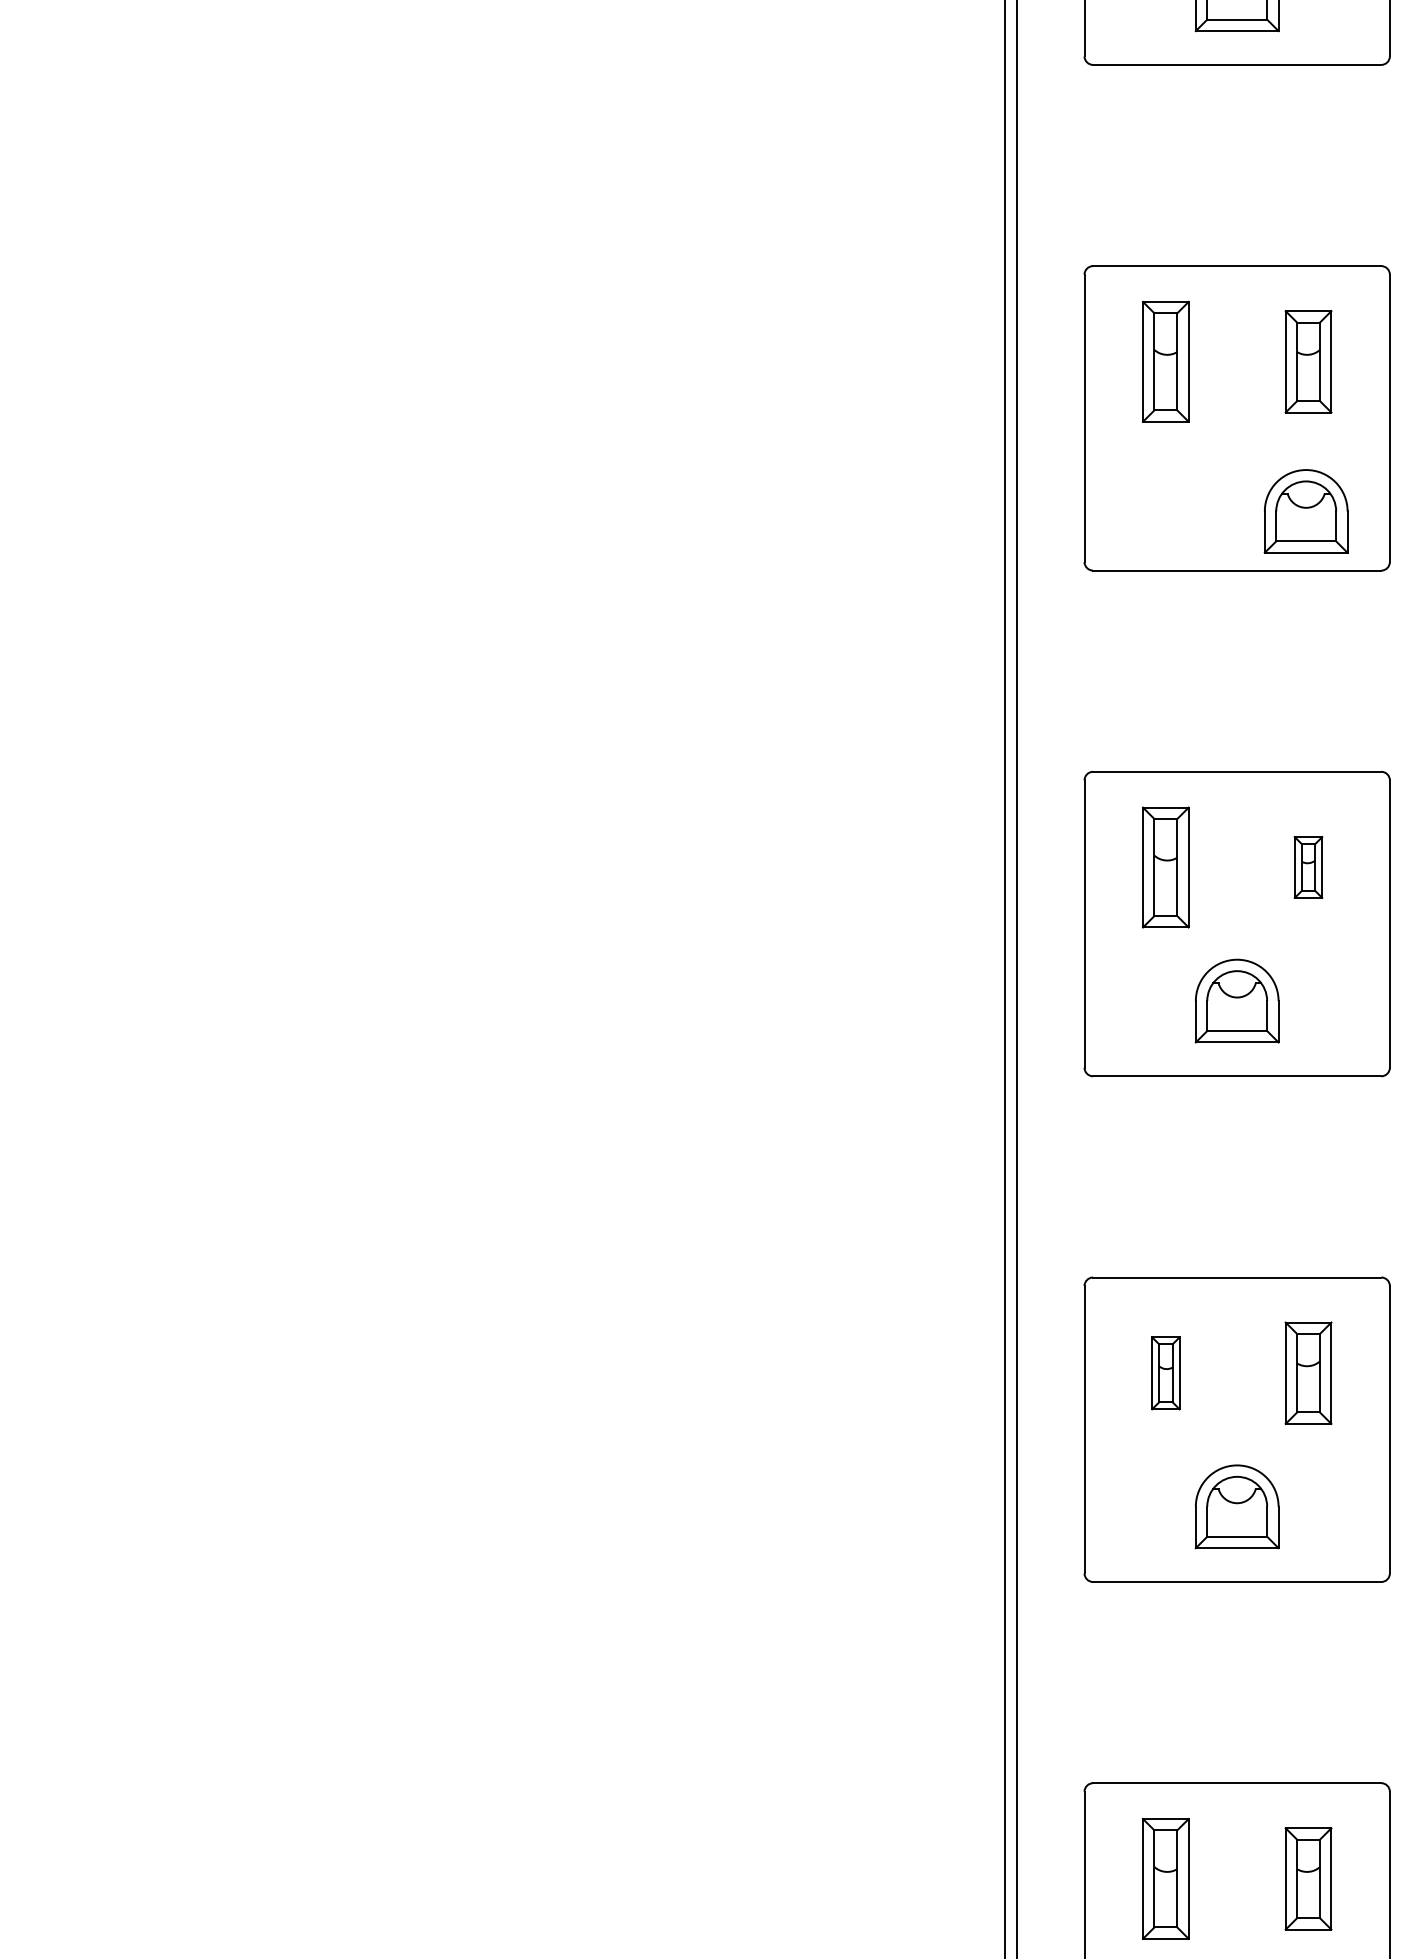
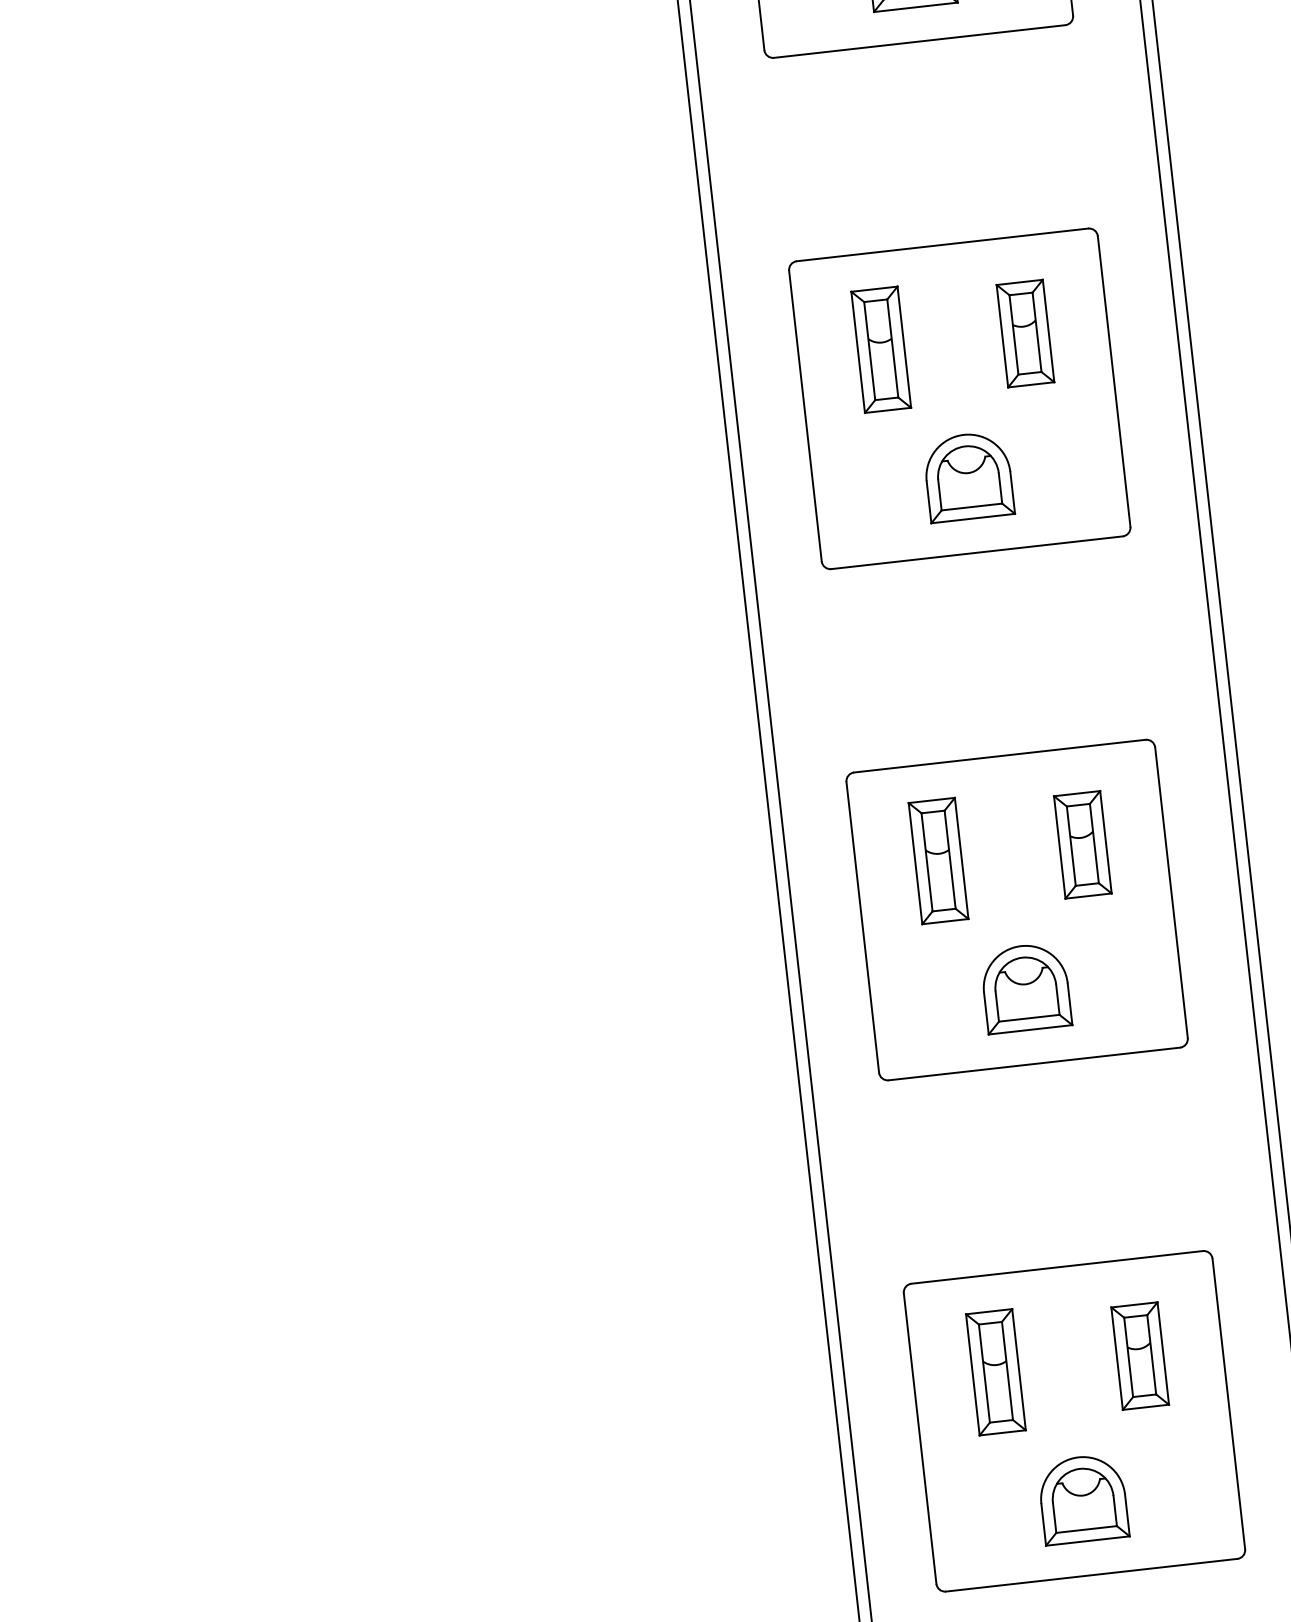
part: (1305, 511) -> (967, 476), moved
part: (1308, 867) -> (1082, 844), size x1.67
part: (1165, 1373) -> (995, 1372), size x1.67

